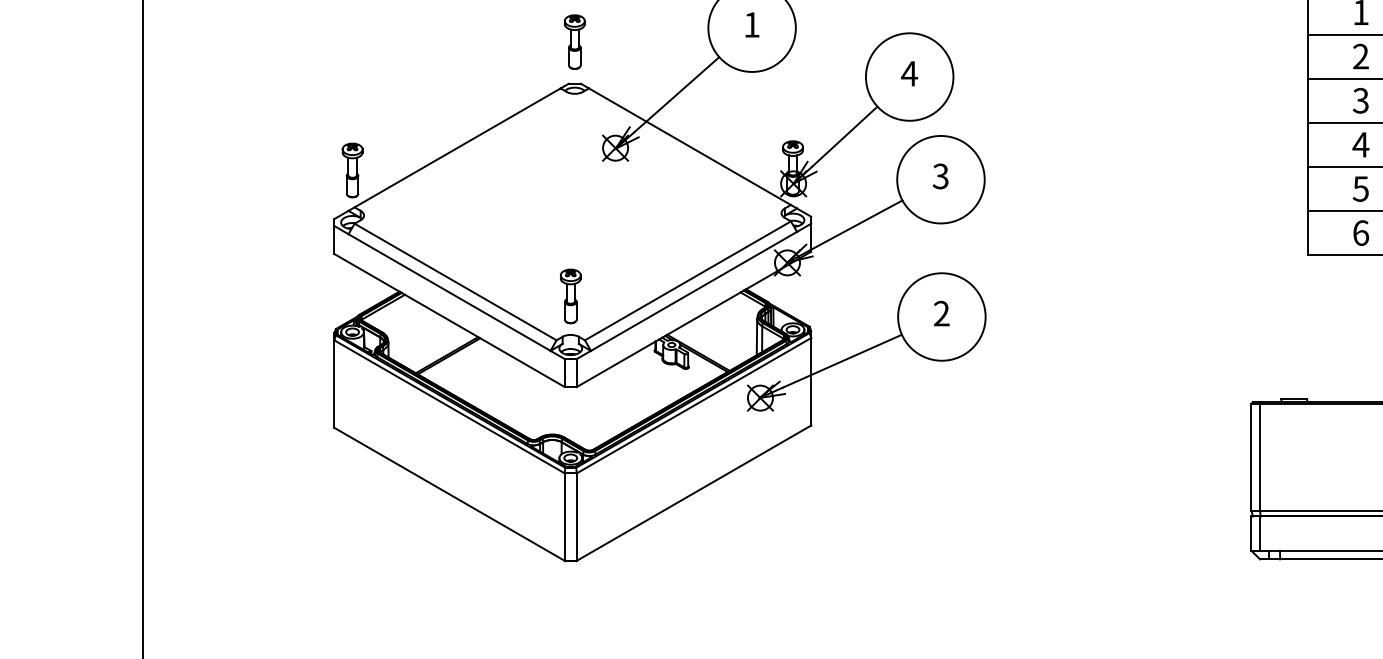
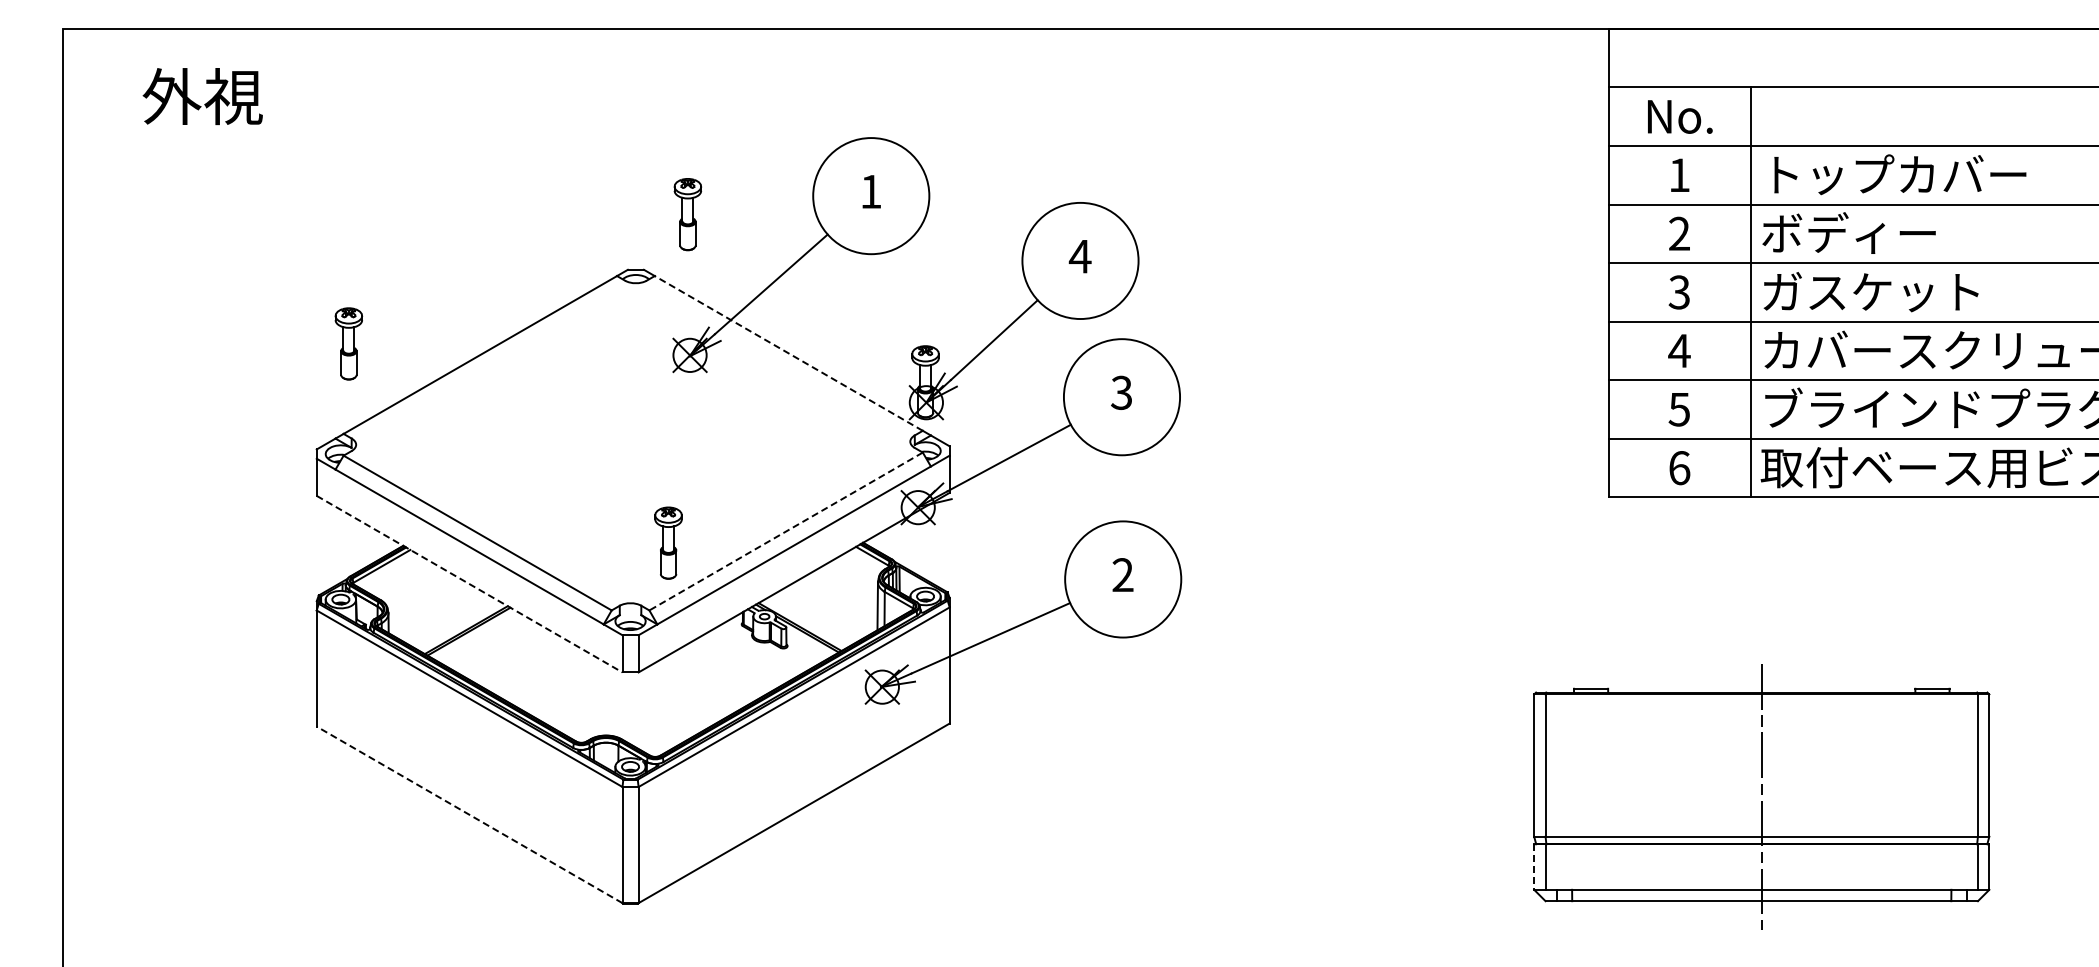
part: (574, 42) -> (687, 214), moved
line: (689, 146) -> (788, 353), solid -> dashed
part: (352, 170) -> (348, 343), moved
line: (688, 280) -> (786, 531), solid -> dashed
part: (570, 295) -> (668, 542), moved
line: (449, 320) -> (469, 584), solid -> dashed
line: (449, 494) -> (469, 814), solid -> dashed
line: (1251, 533) -> (1534, 867), solid -> dashed

